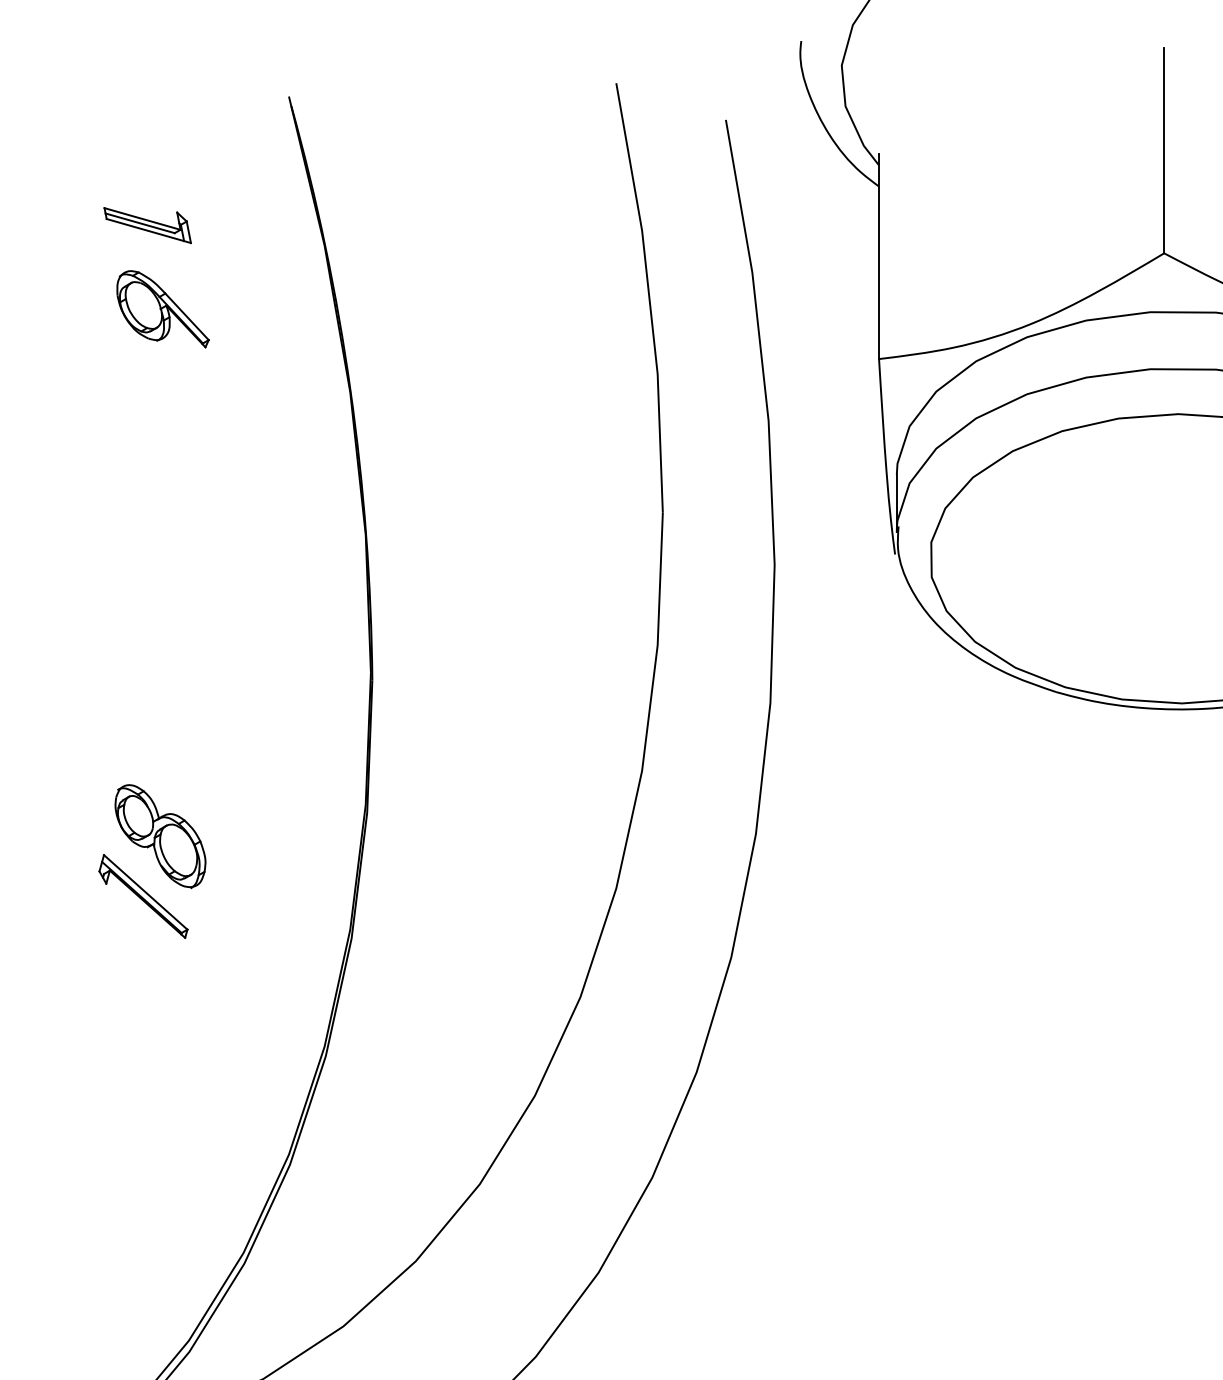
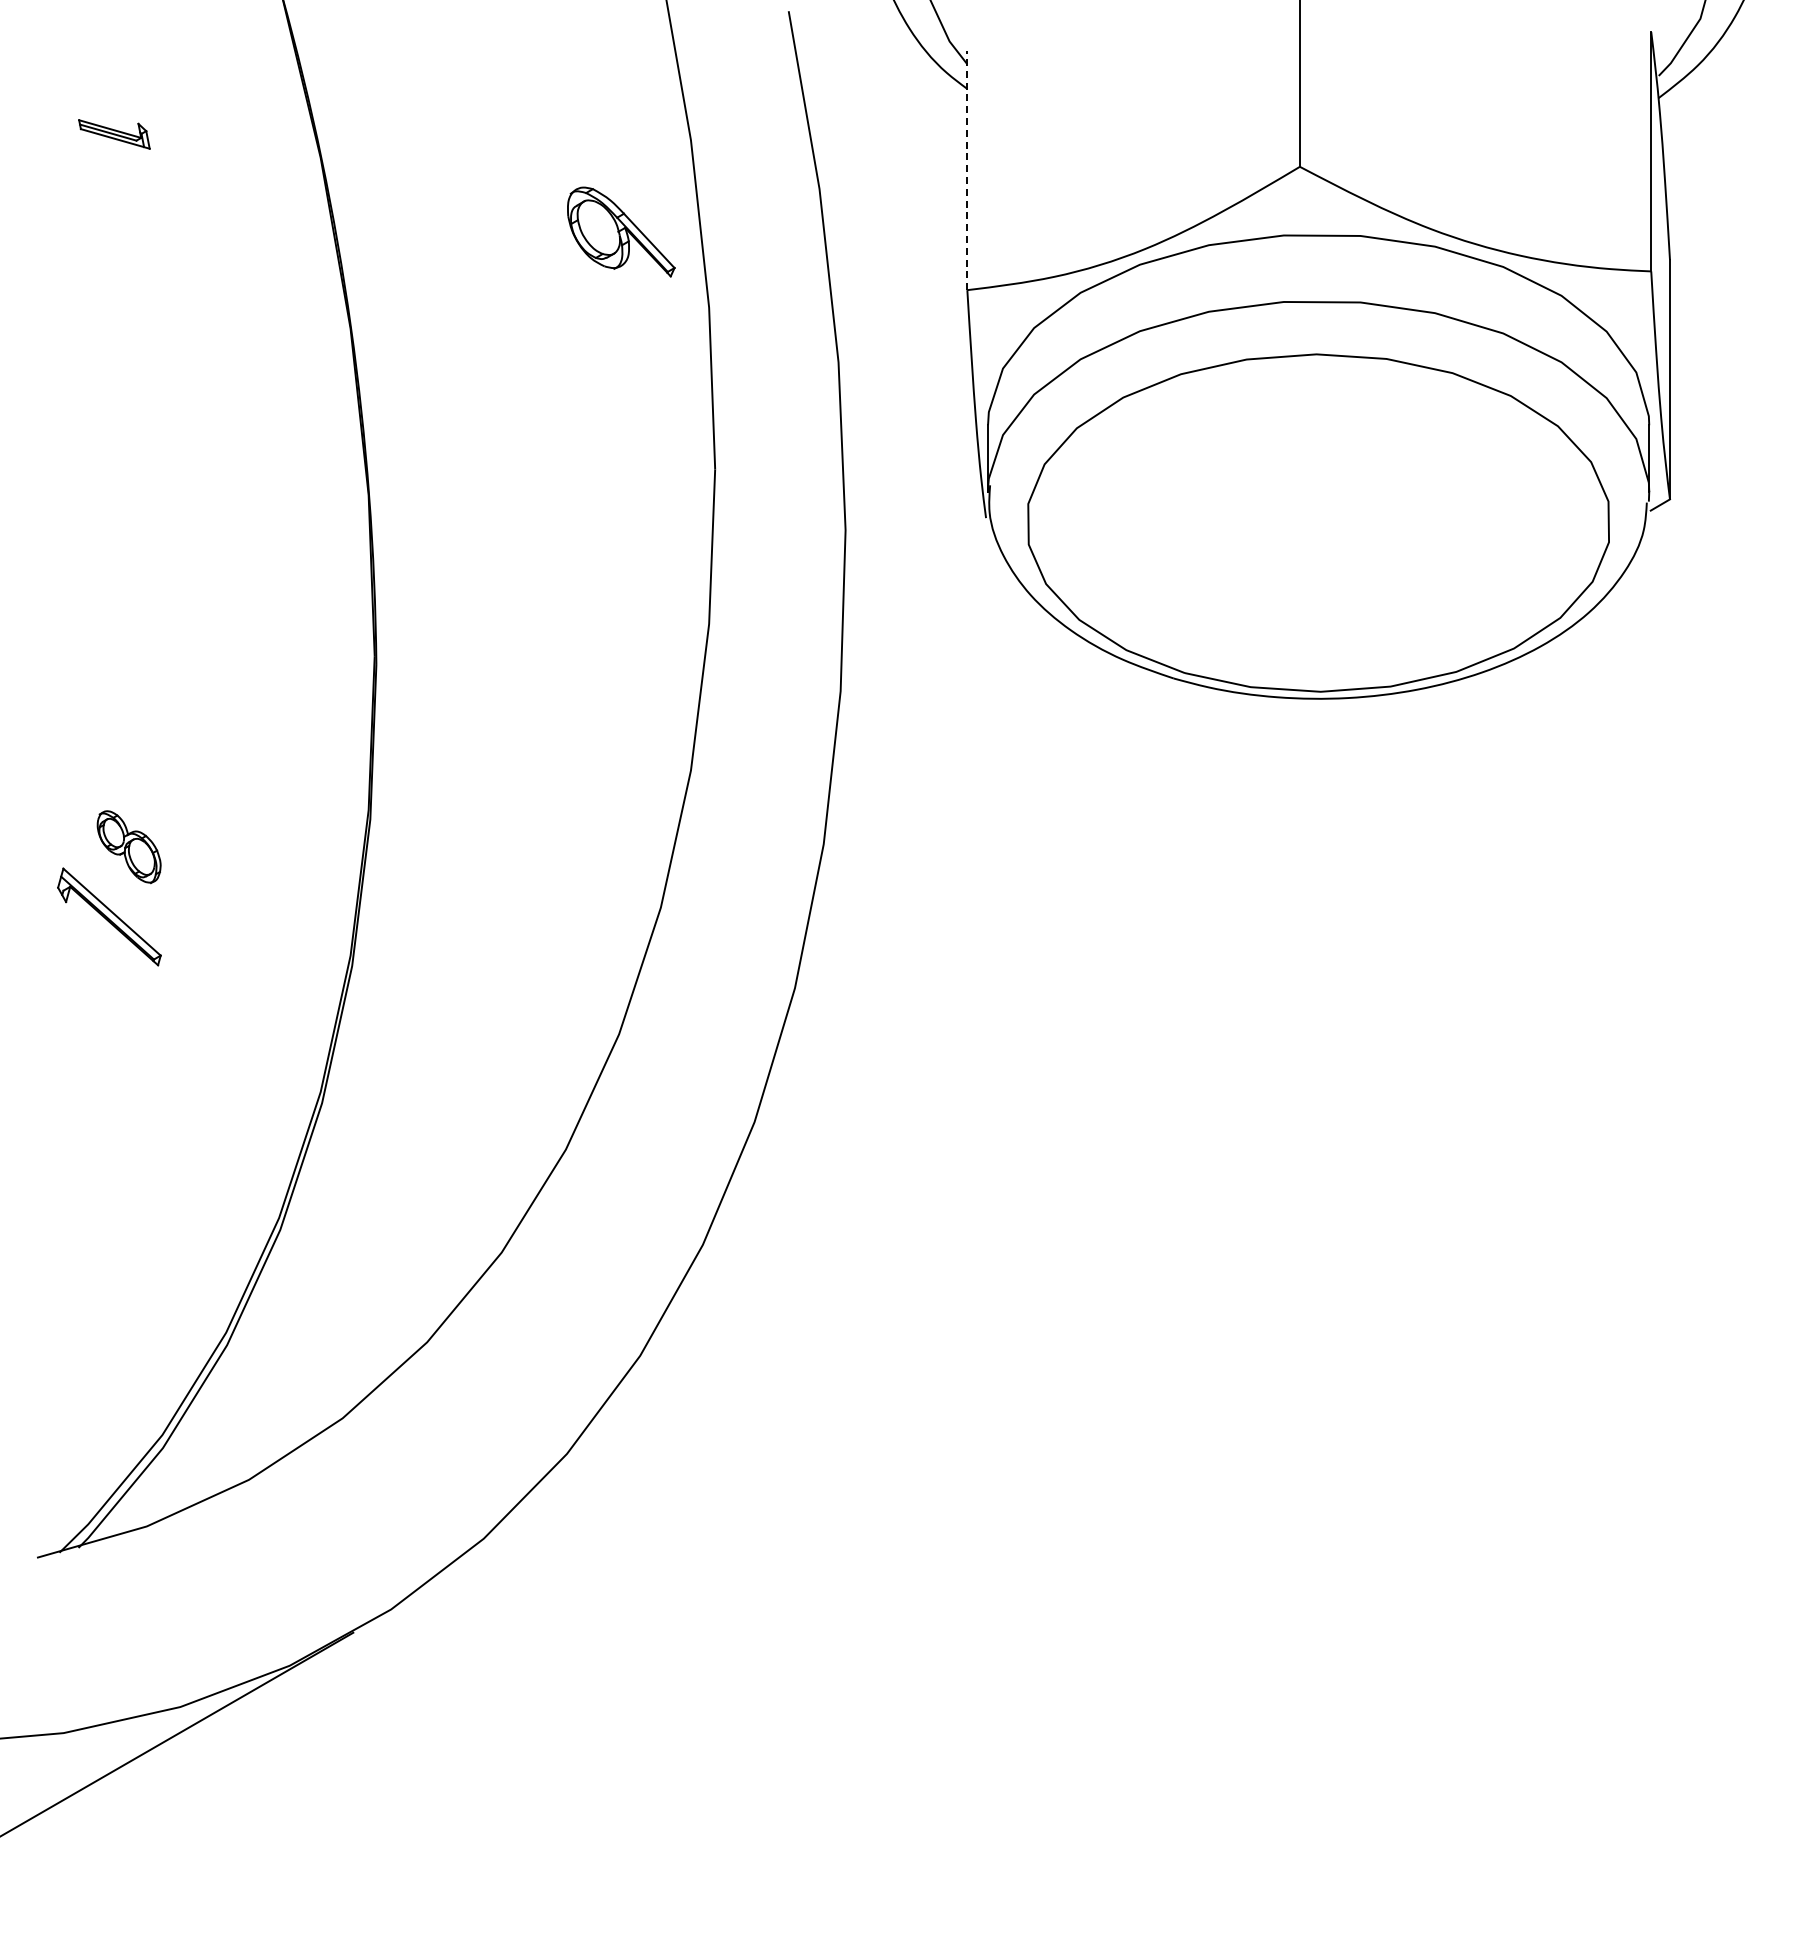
part: (147, 225) -> (114, 134), size x0.7
line: (879, 256) -> (967, 170), solid -> dashed
part: (163, 308) -> (621, 231), moved
part: (159, 836) -> (128, 847), size x0.6

